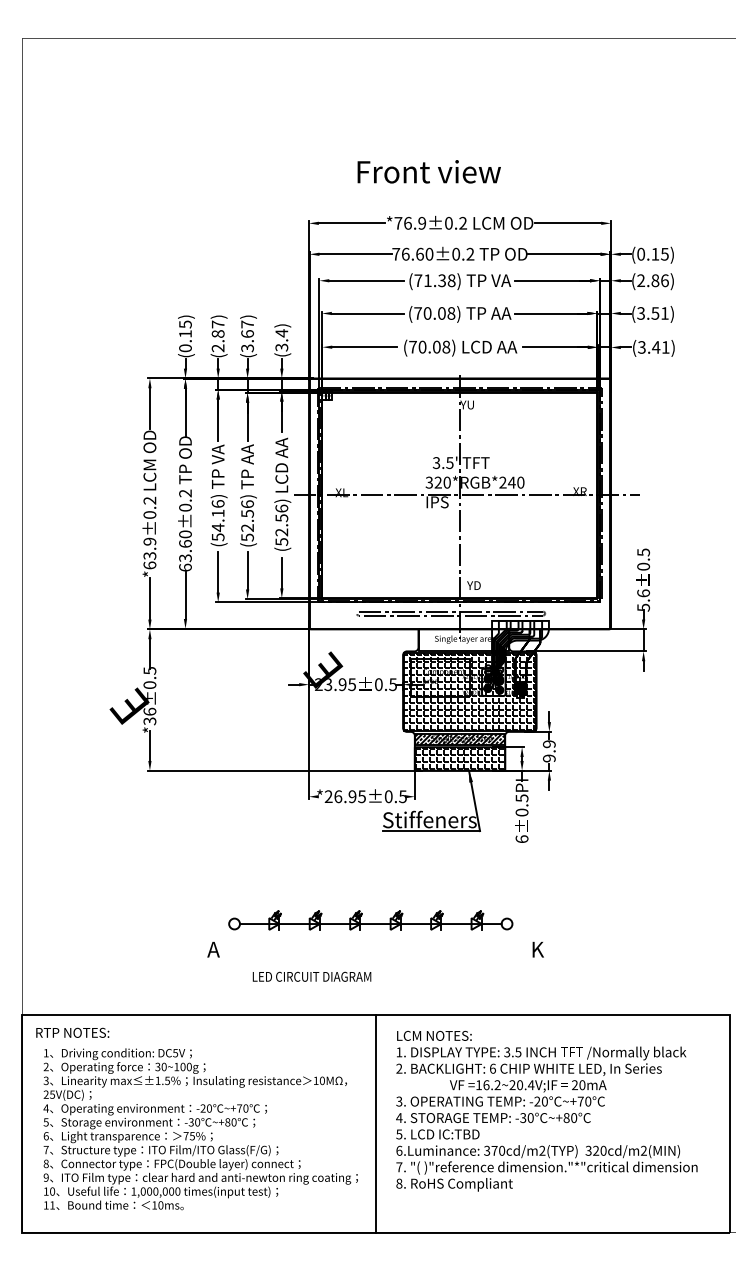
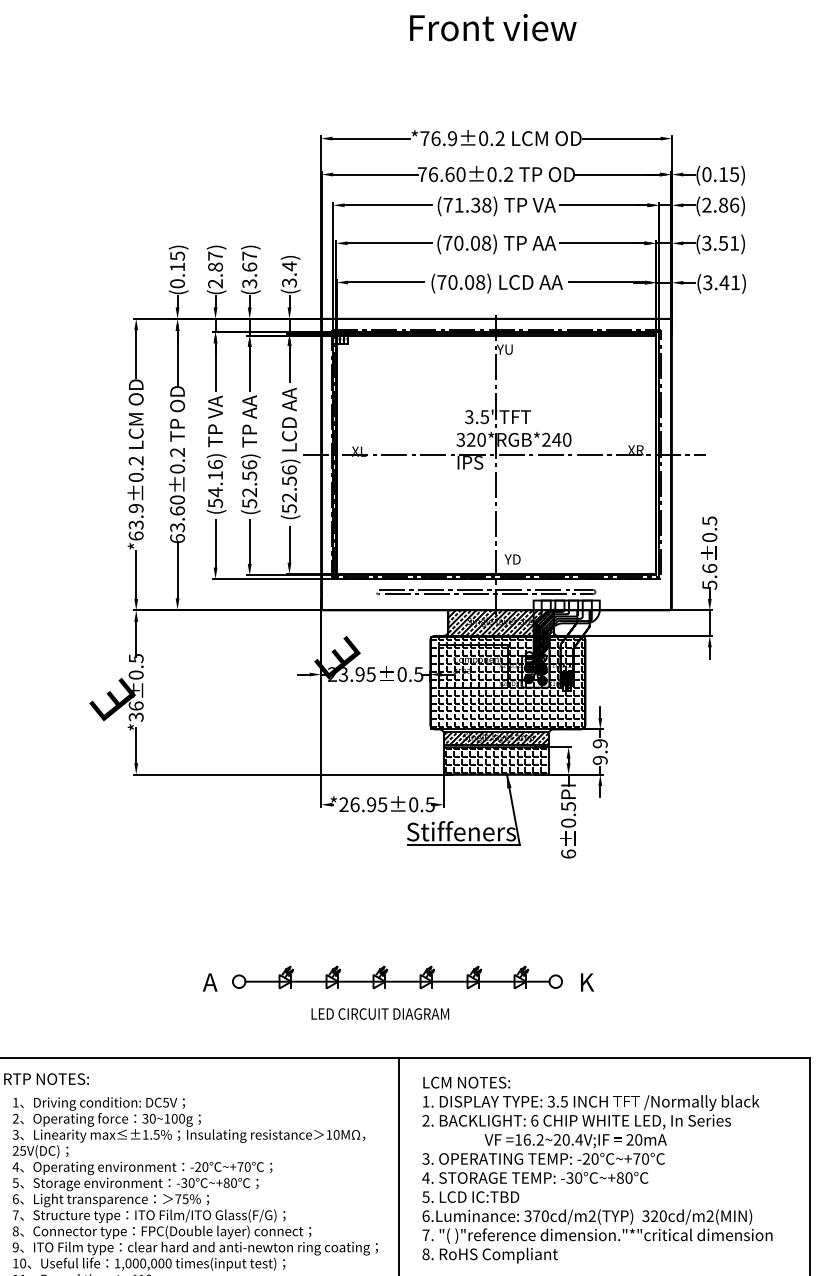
text: (428, 171) -> (492, 27), moved
hatch: (463, 640) -> (500, 623), added
part: (370, 920) -> (397, 977), moved
text: (311, 976) -> (379, 1013), moved

